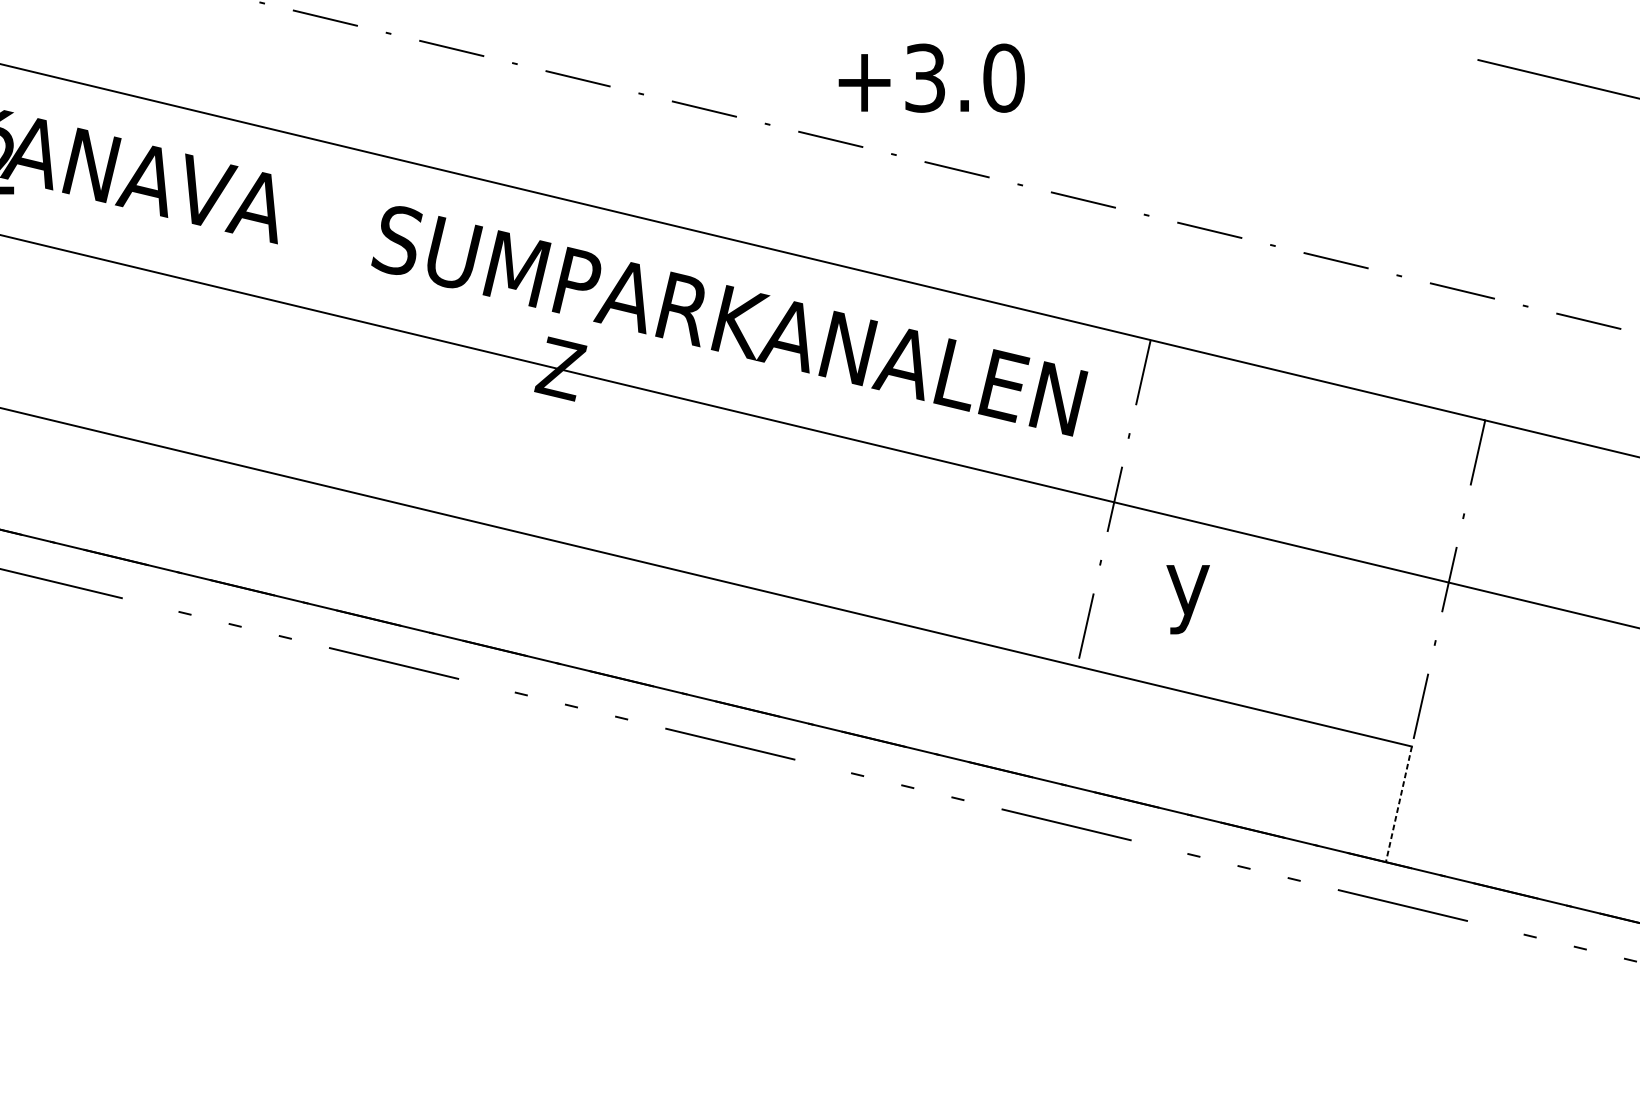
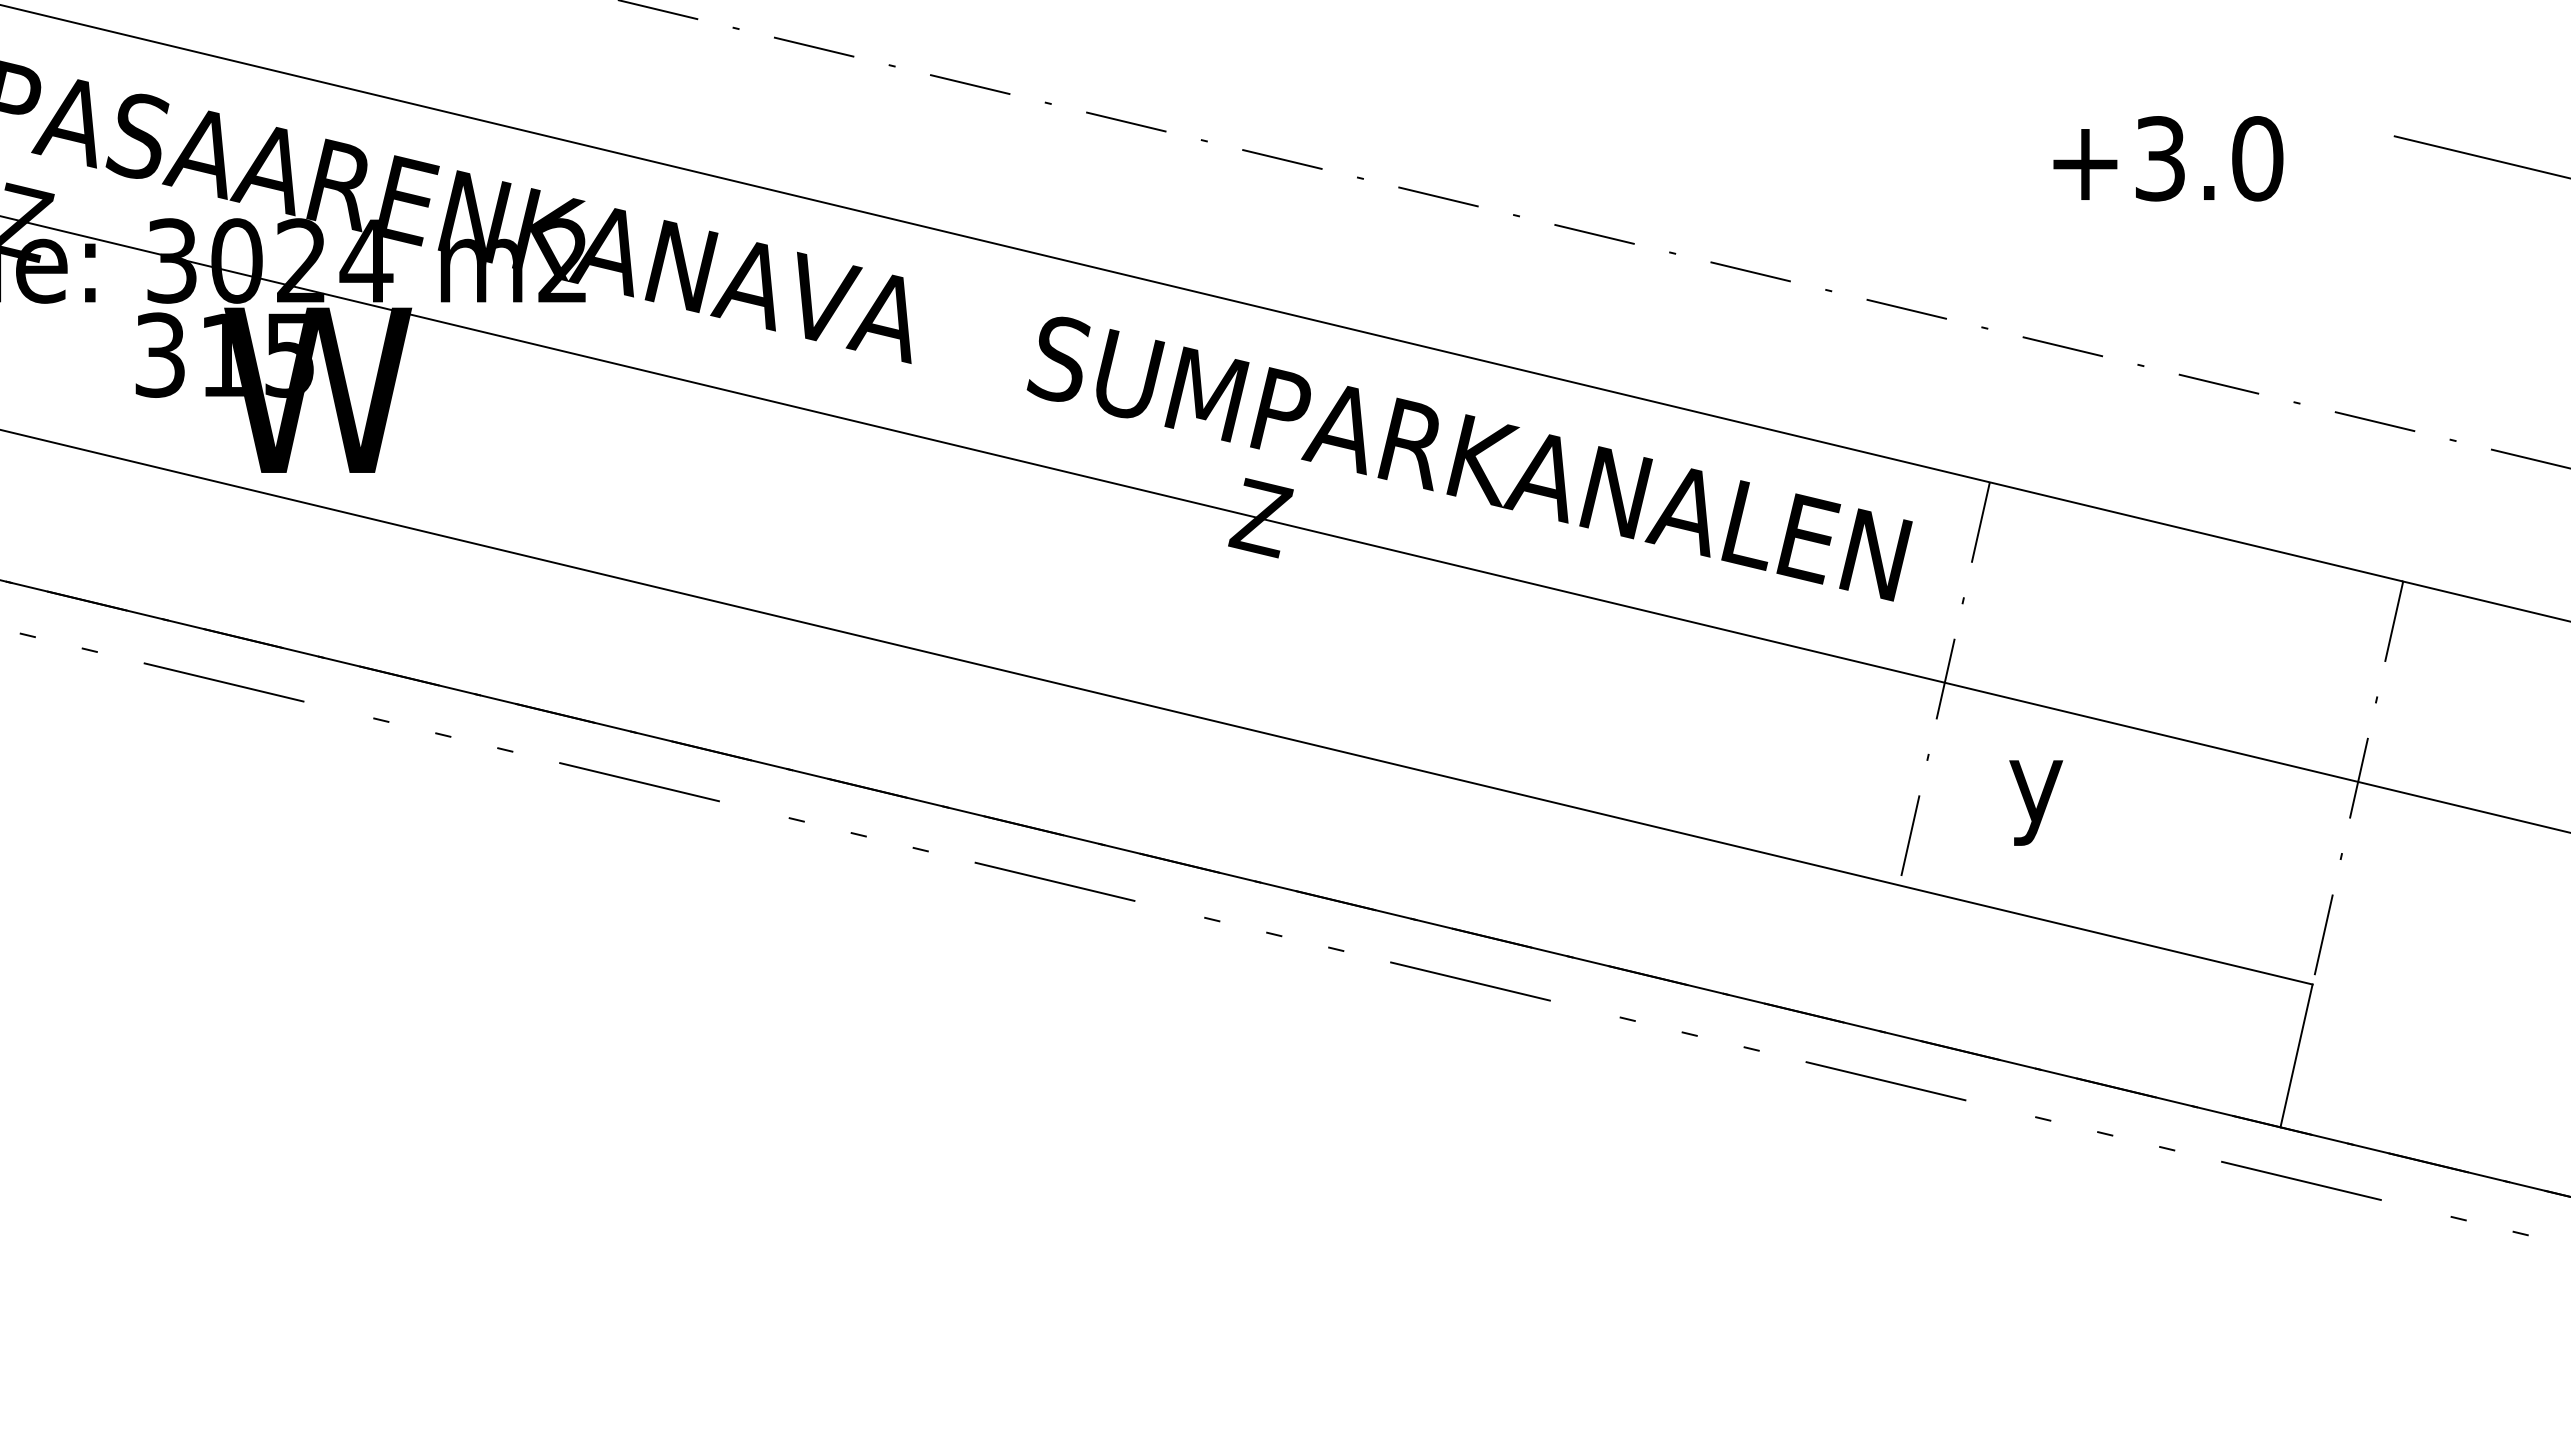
text: (931, 77) -> (2168, 158), moved
line: (1398, 804) -> (2296, 1056), dashed -> solid

